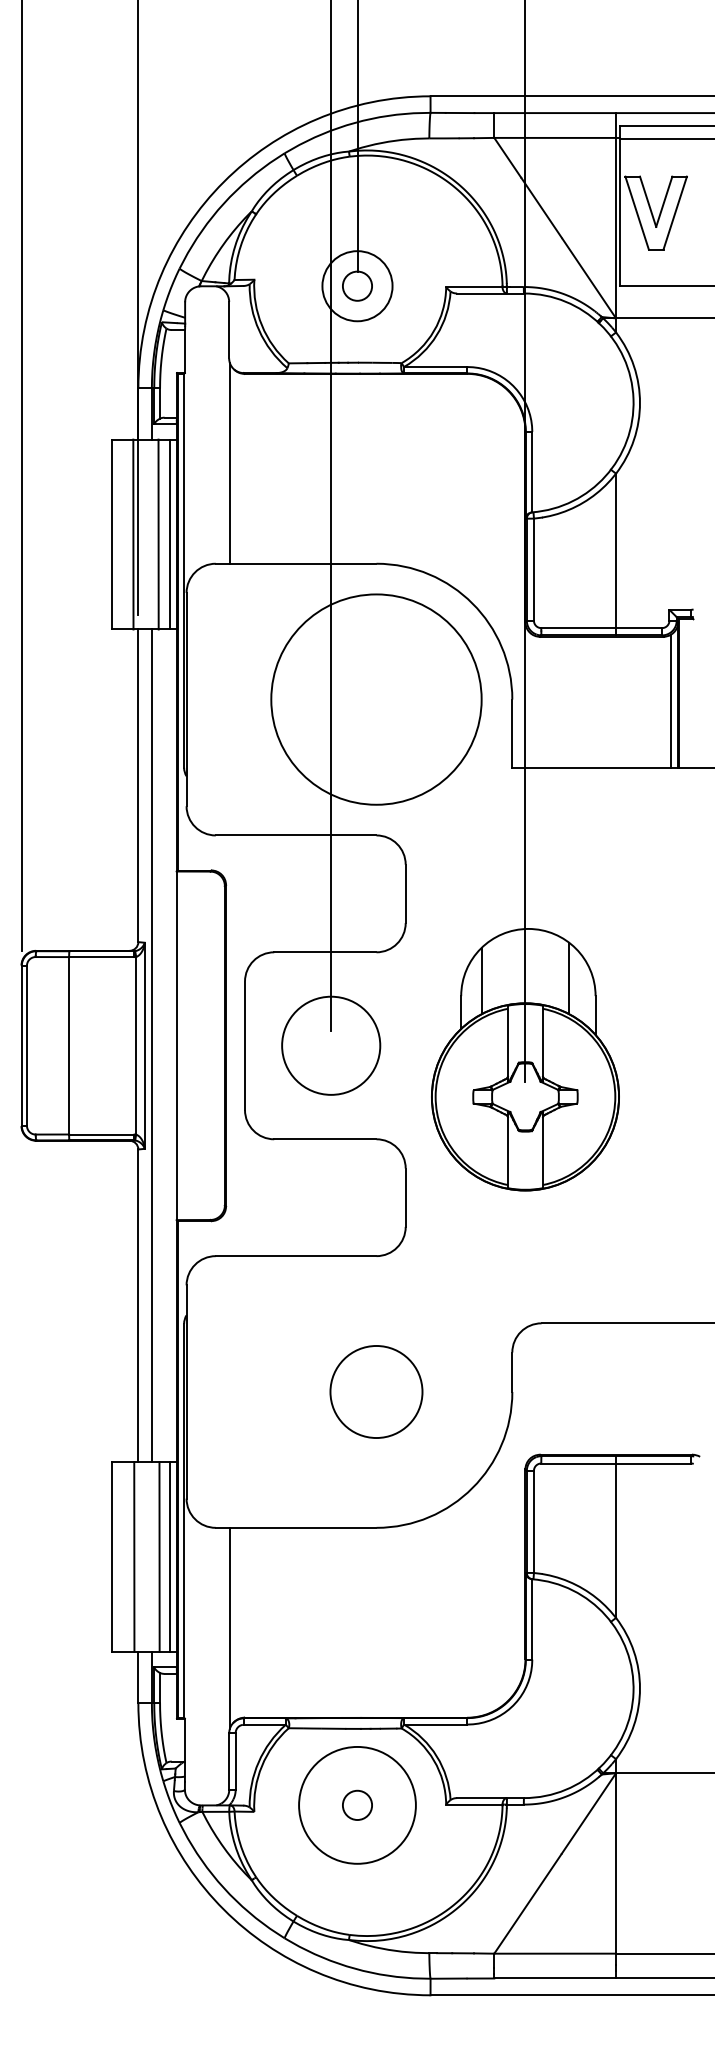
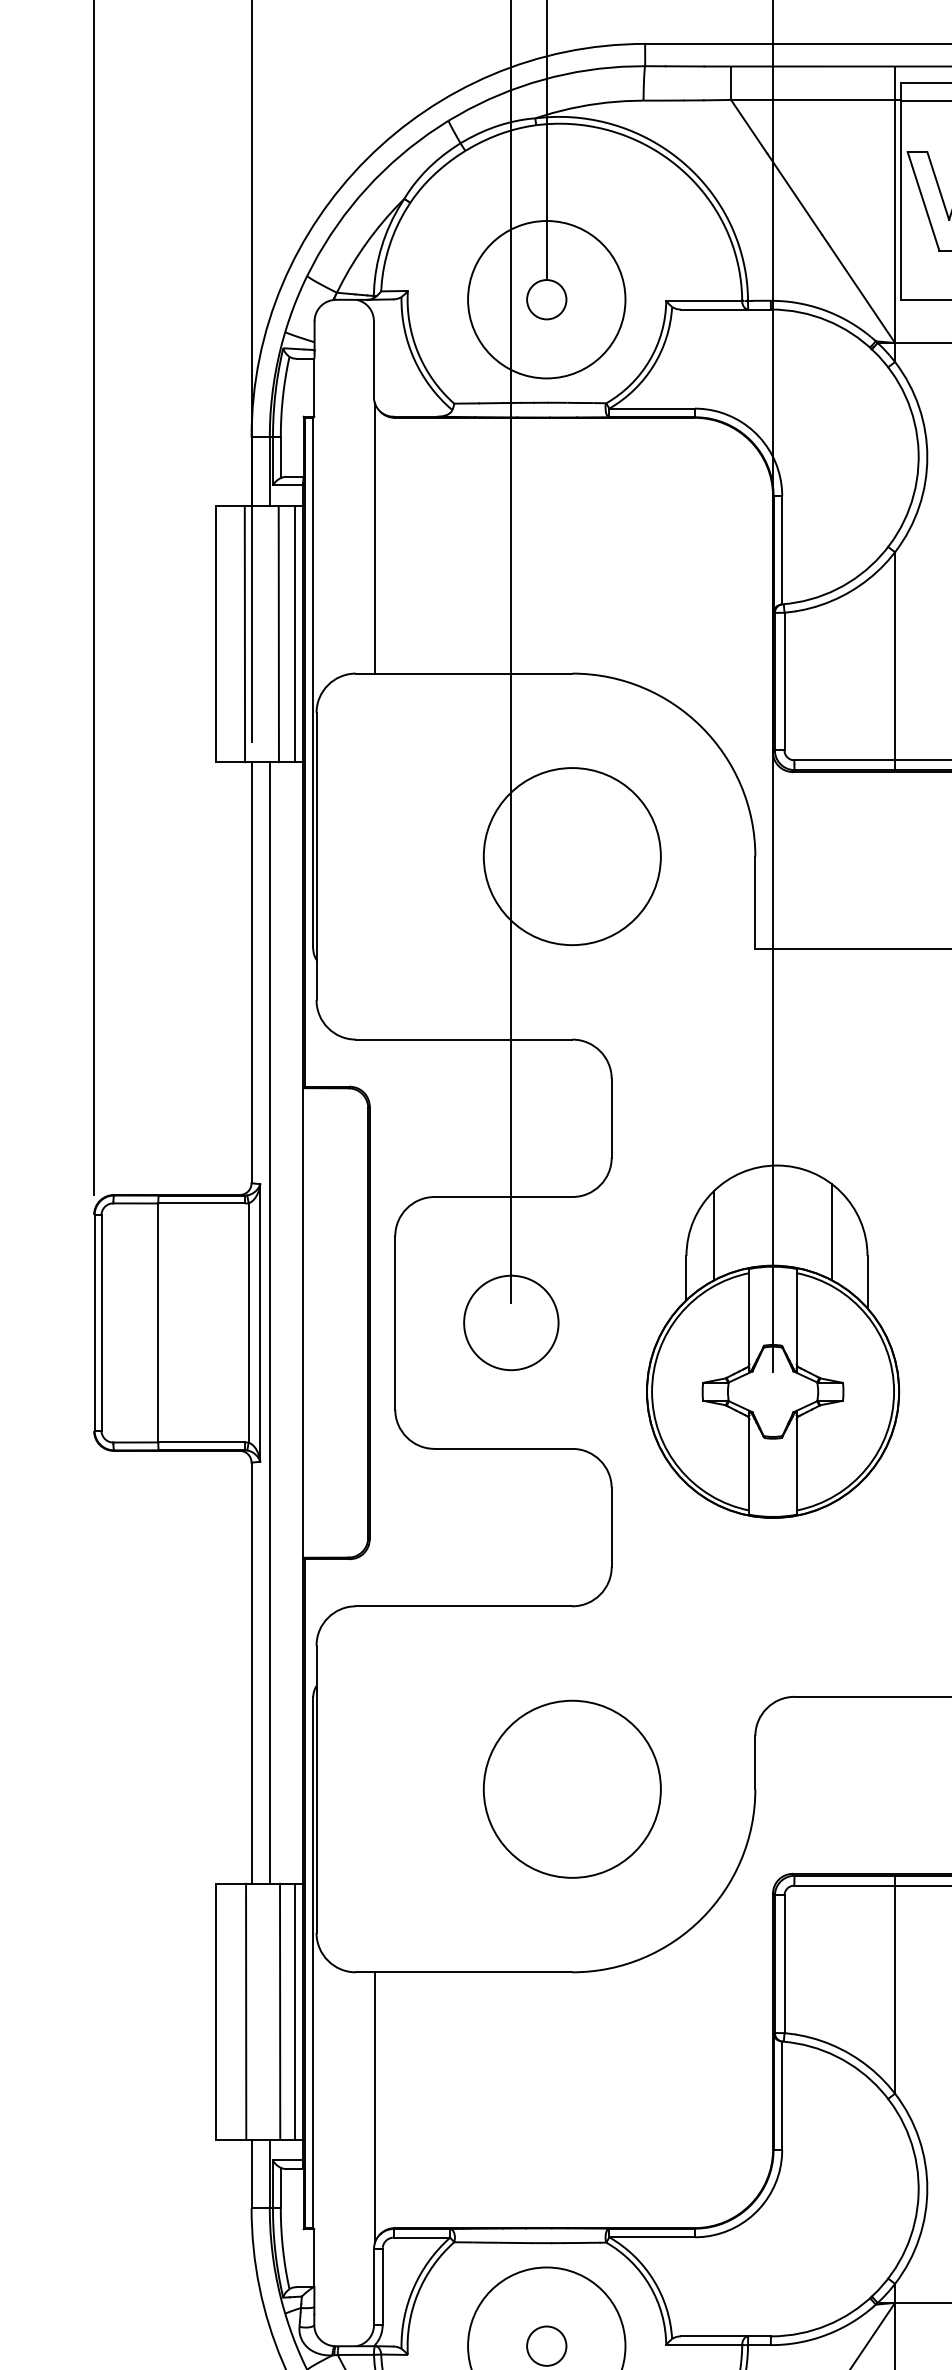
circle: (357, 285) -> (546, 298), size x1.67
circle: (376, 699) -> (572, 856), size x0.62
circle: (331, 1045) -> (511, 1322), size x0.71
circle: (376, 1391) -> (572, 1788), size x1.43

